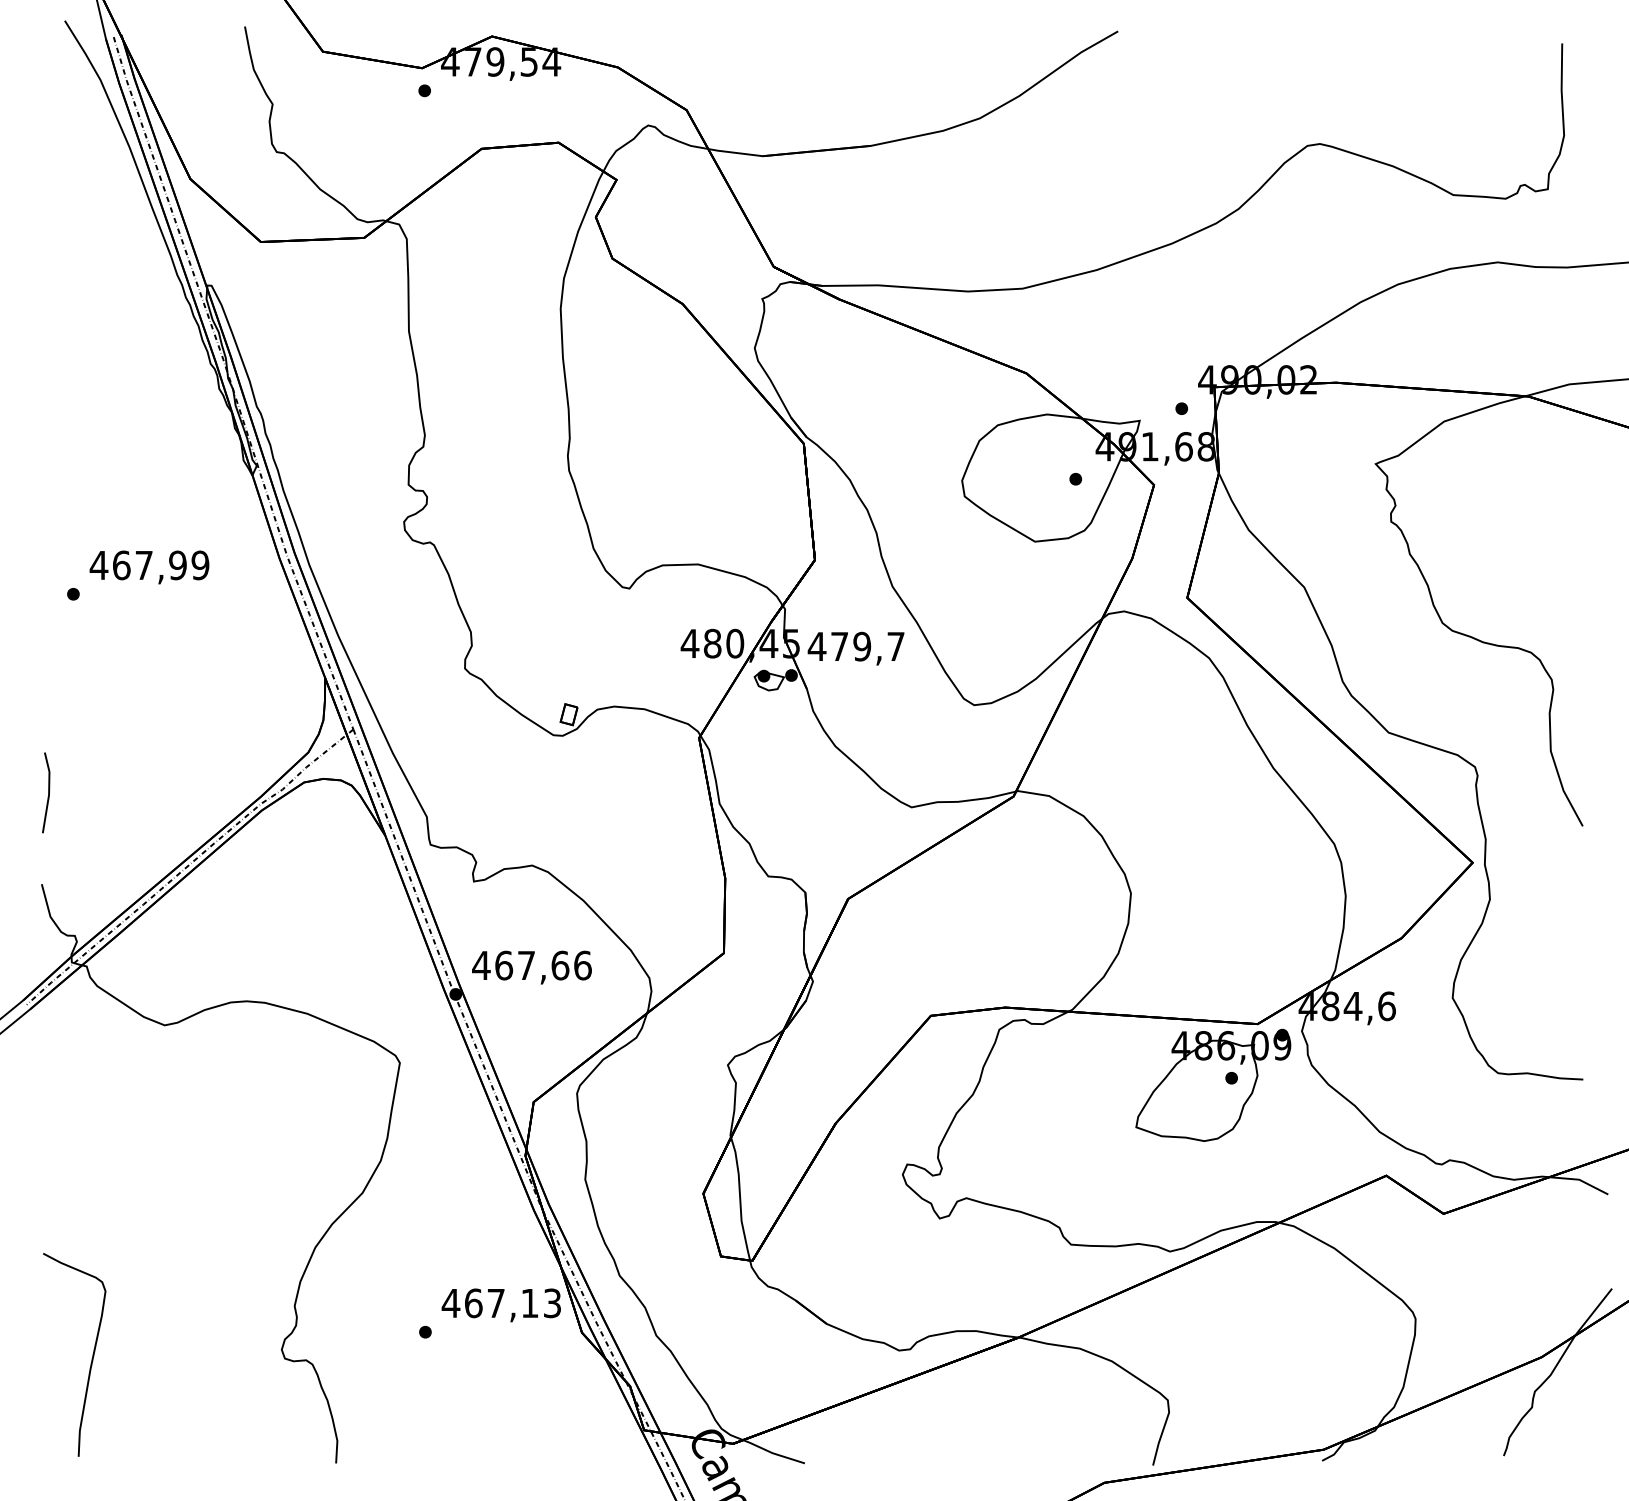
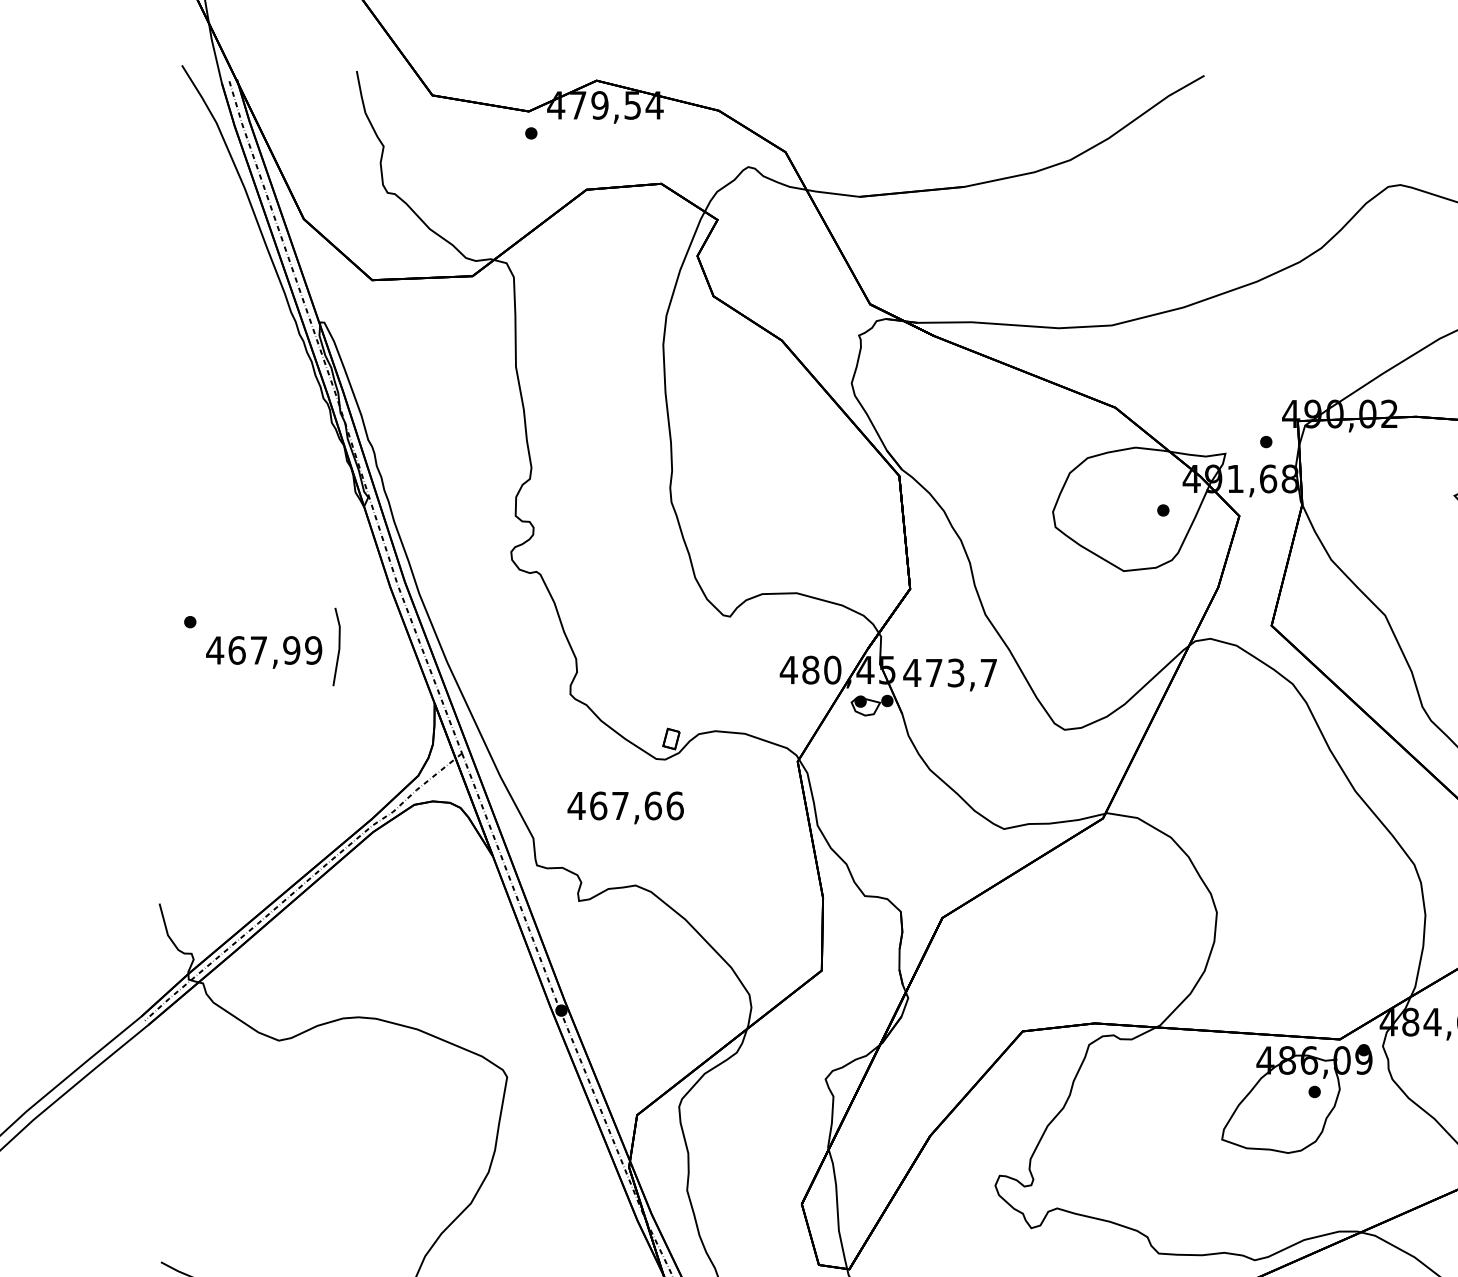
text: (149, 567) -> (264, 652), moved
text: (862, 646) -> (956, 672), 479,7 -> 473,7
line: (48, 792) -> (338, 646), moved
text: (531, 967) -> (625, 807), moved

